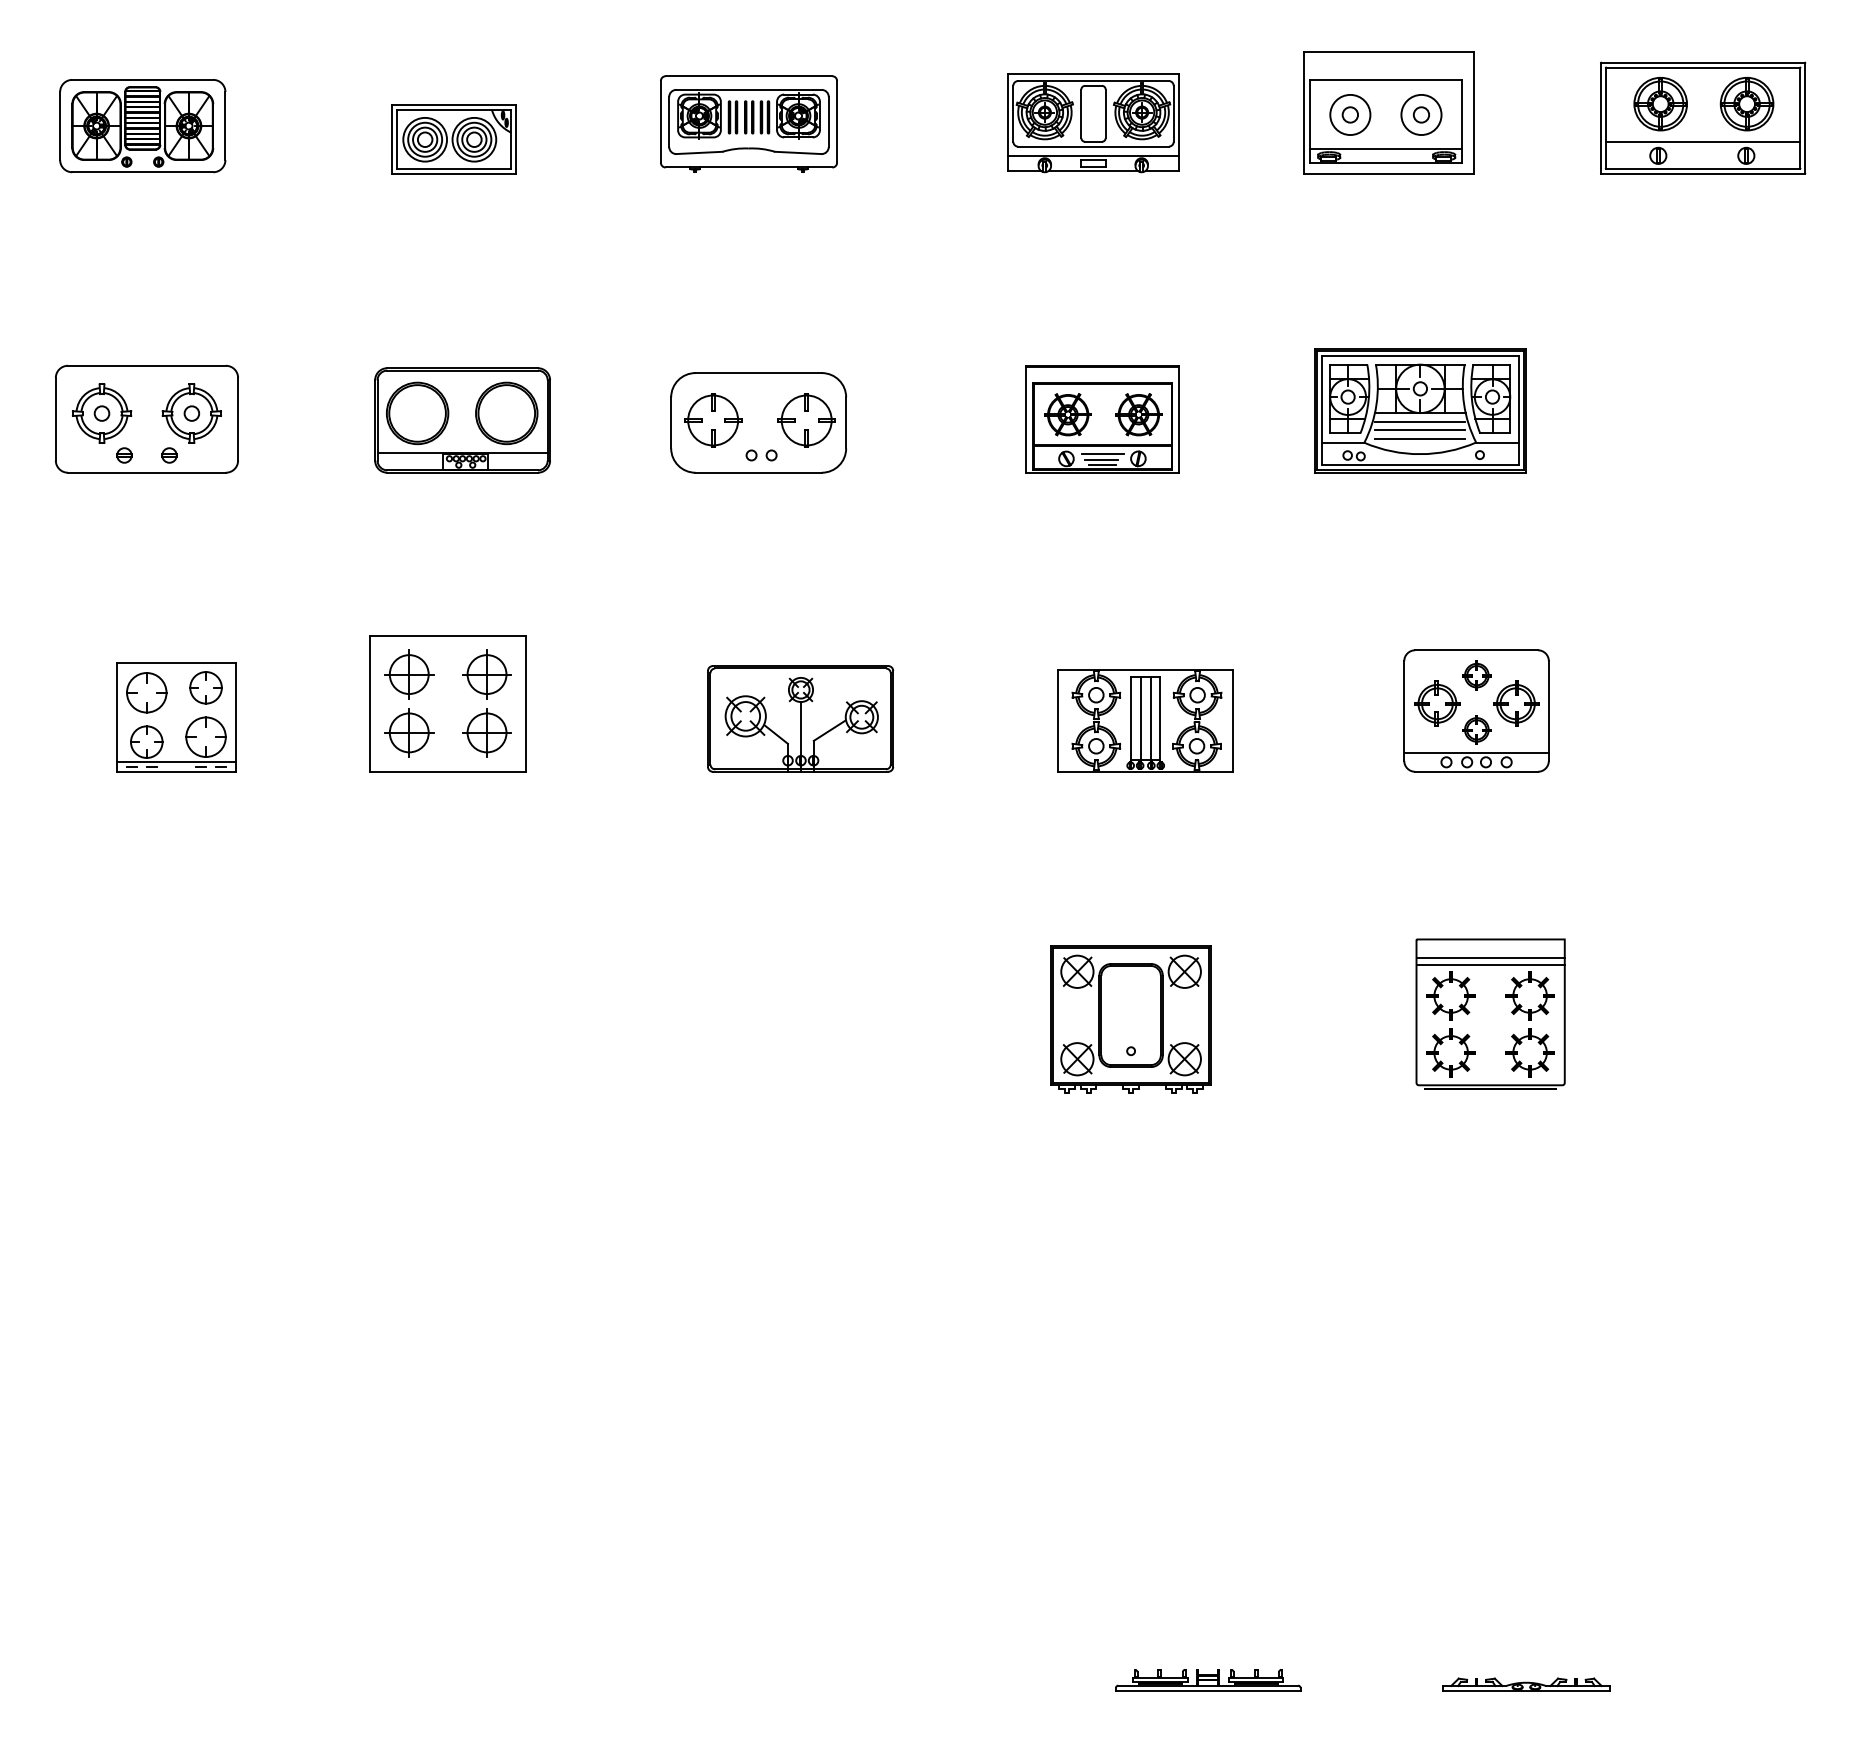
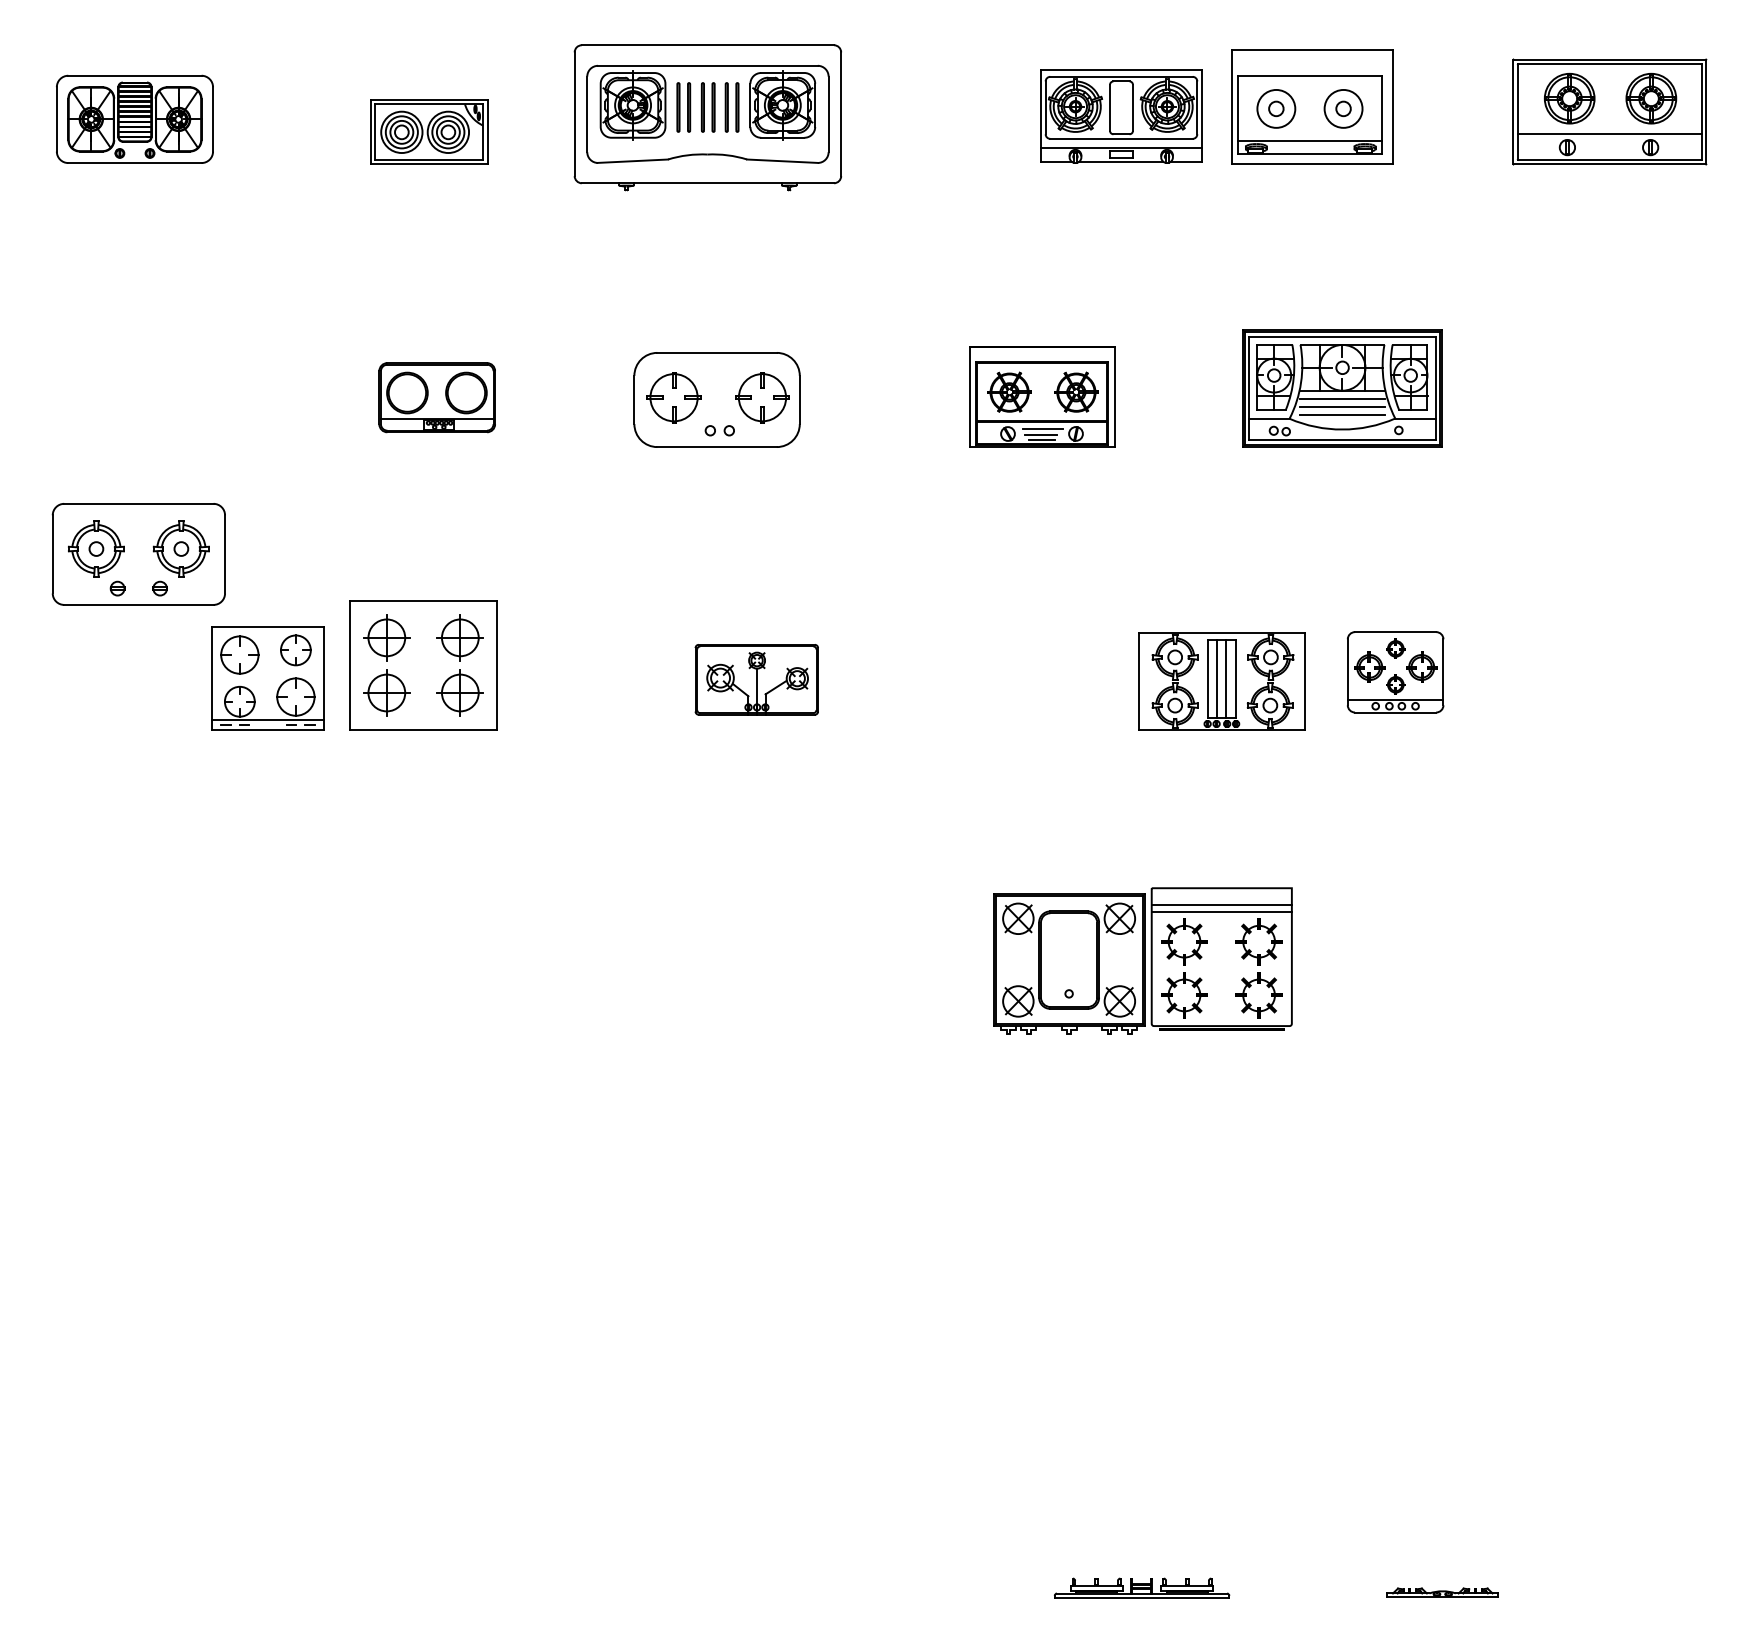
part: (748, 123) -> (707, 116), size x1.6
part: (1093, 123) -> (1121, 116), moved
part: (146, 418) -> (138, 553), moved
part: (462, 420) -> (437, 397), size x0.7
part: (1476, 710) -> (1395, 671), size x0.7
part: (176, 717) -> (267, 678), moved
part: (800, 718) -> (756, 679), size x0.7
part: (1145, 720) -> (1221, 681), moved
part: (1490, 1013) -> (1221, 958), moved
part: (1526, 1684) -> (1442, 1592), size x0.7

